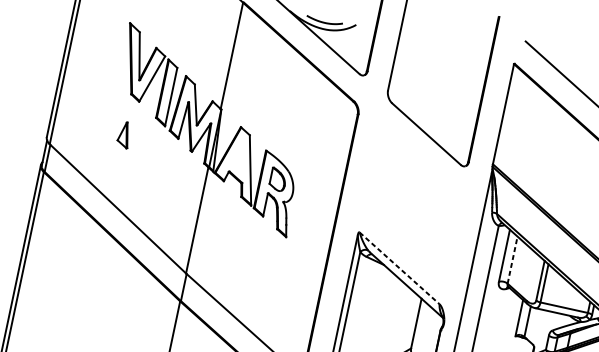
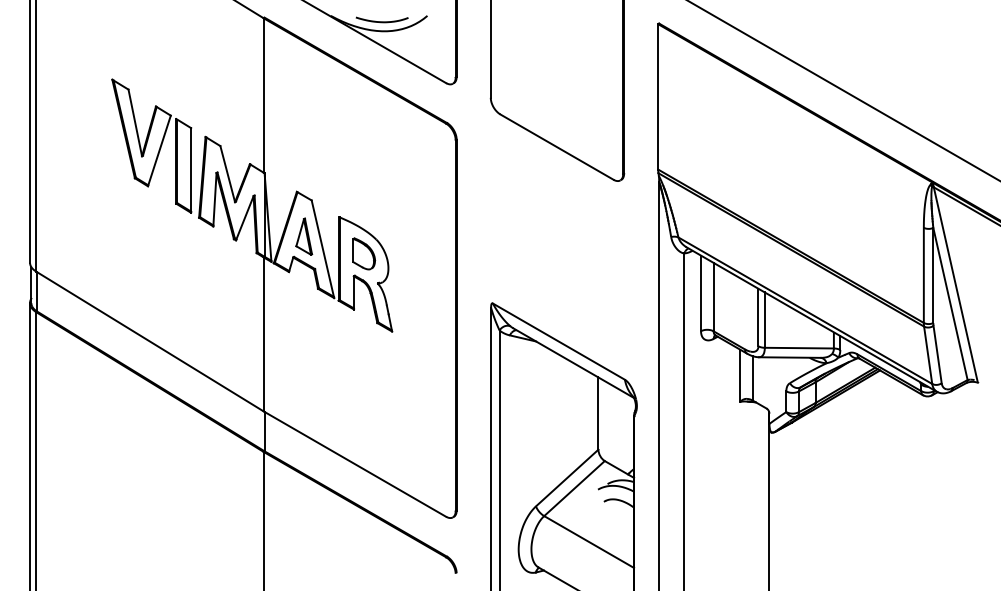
part: (124, 134) -> (304, 236), moved
line: (512, 259) -> (713, 296), dashed -> solid
line: (400, 268) -> (559, 341), dashed -> solid

